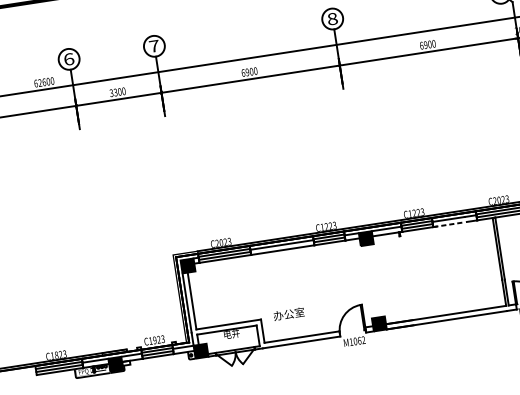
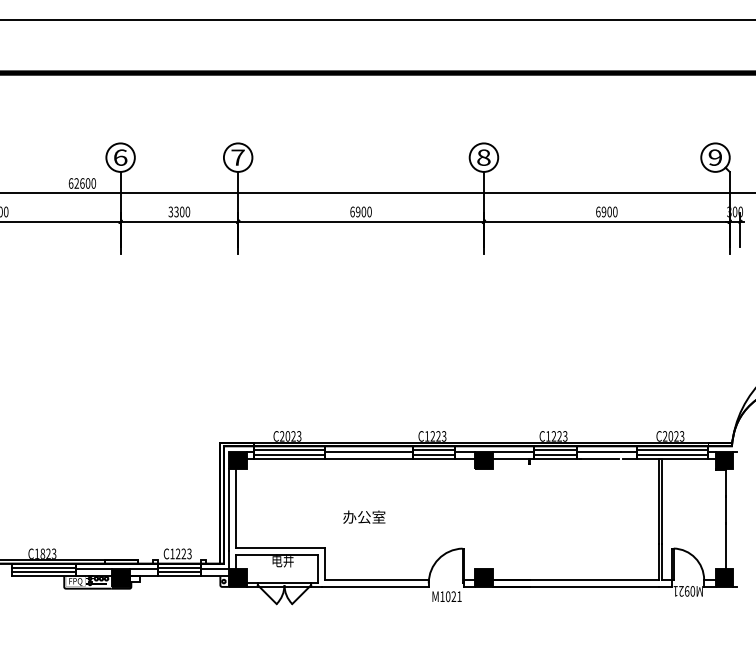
line: (449, 224) -> (598, 458), dashed -> solid
text: (289, 313) -> (364, 516), moved
text: (154, 340) -> (177, 554), C1923 -> C1223
text: (361, 340) -> (456, 596), M1062 -> M1021

